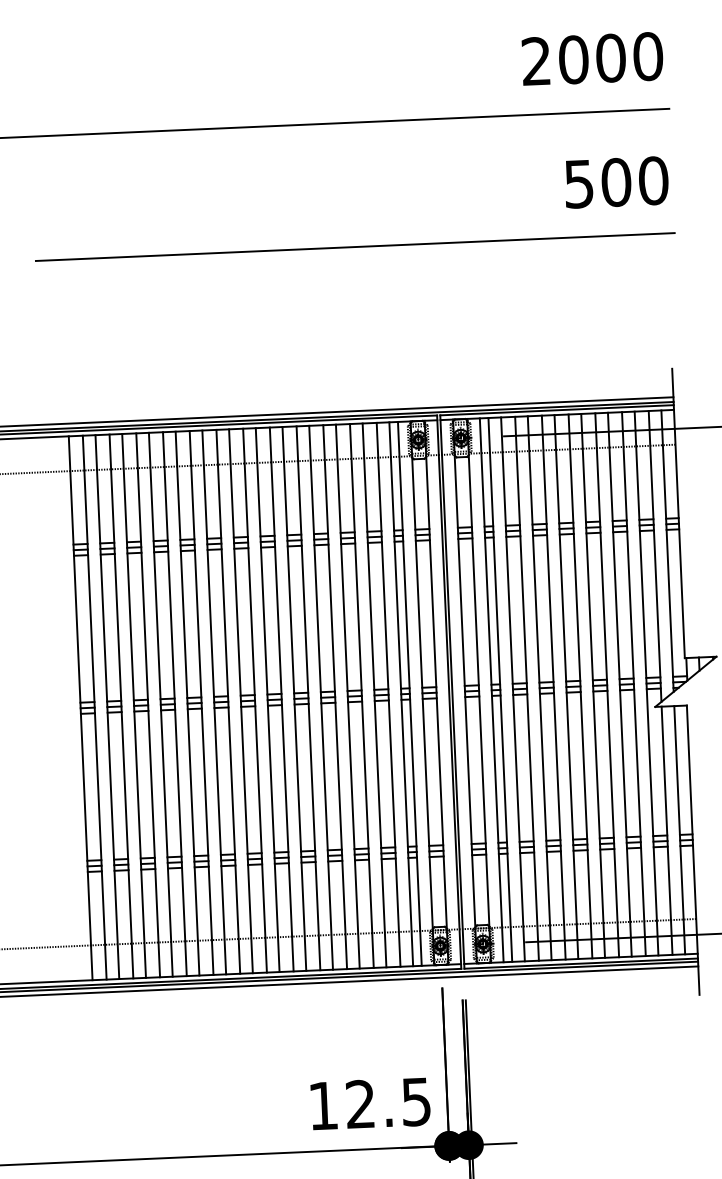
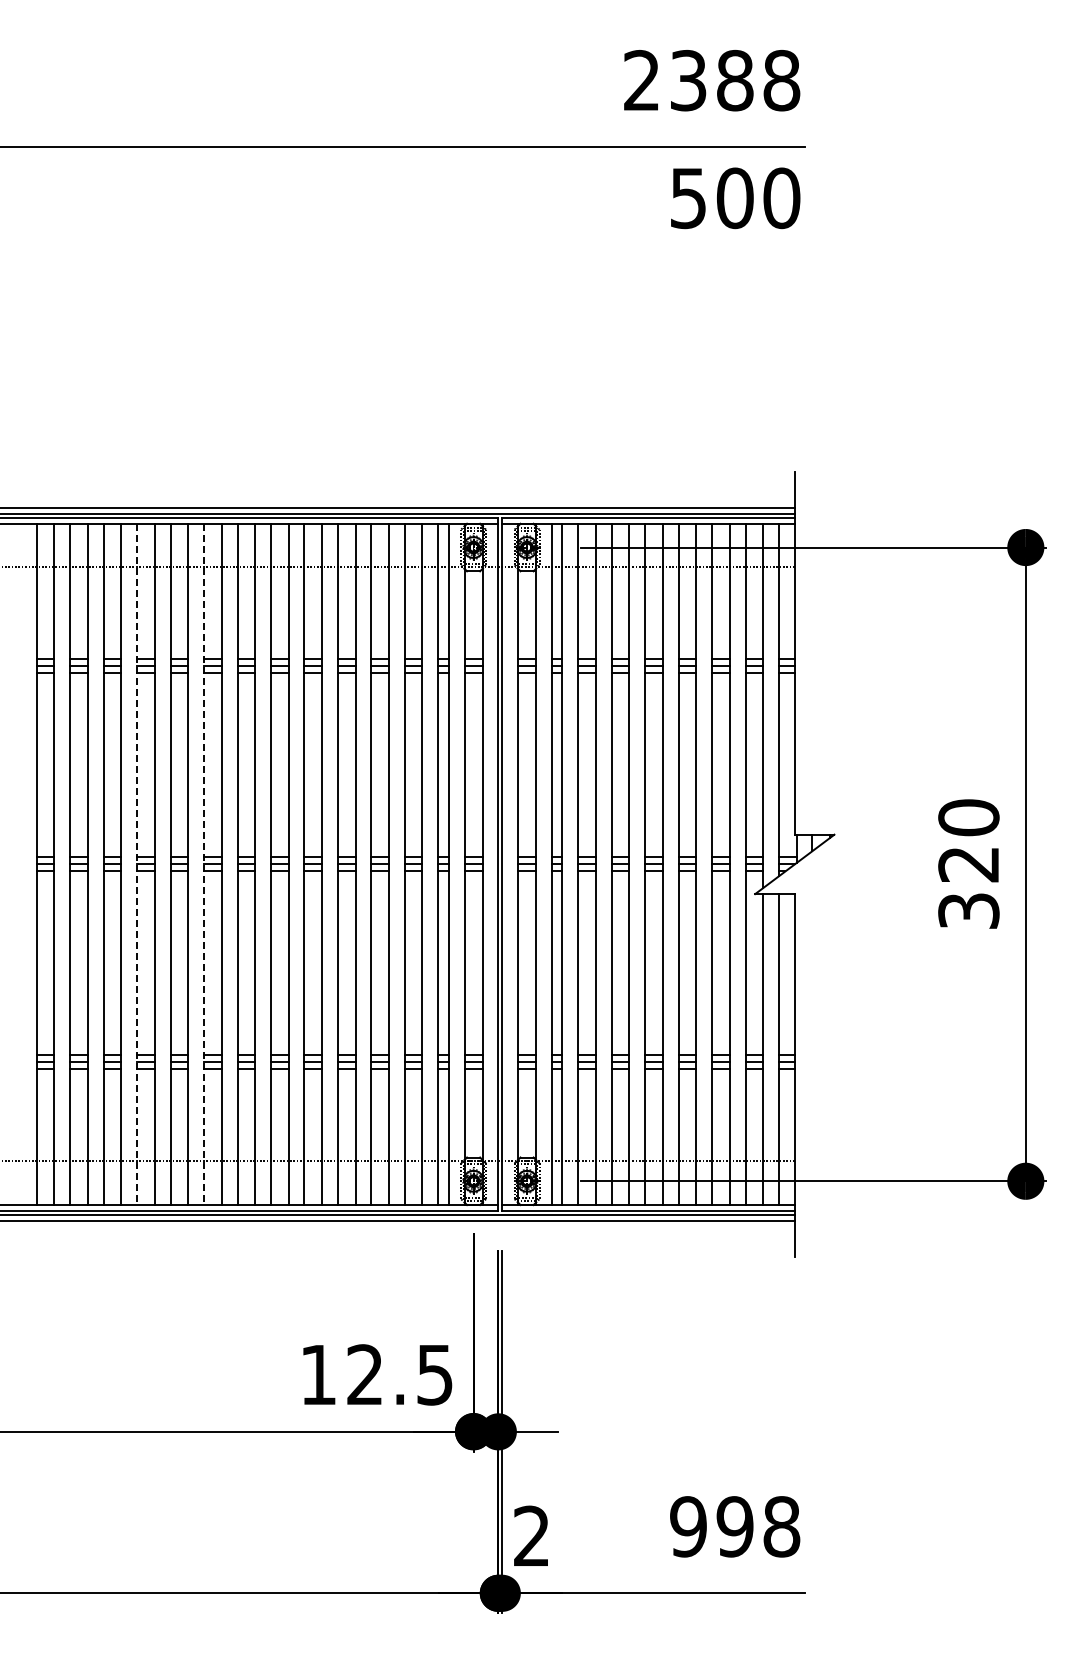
text: (611, 58) -> (735, 80), 2000 -> 2388
text: (616, 182) -> (735, 198), moved
line: (355, 246) -> (405, 302), removed
line: (214, 702) -> (204, 864), solid -> dashed
line: (161, 704) -> (137, 864), solid -> dashed

